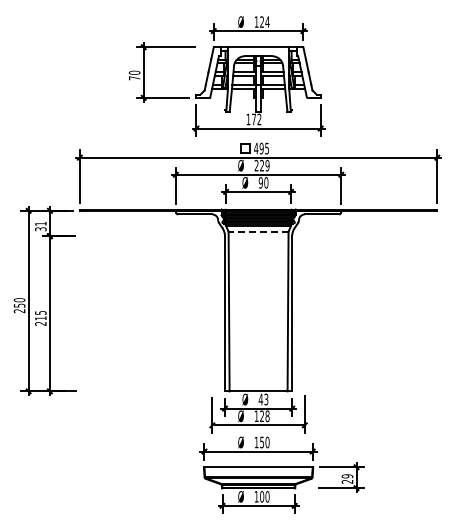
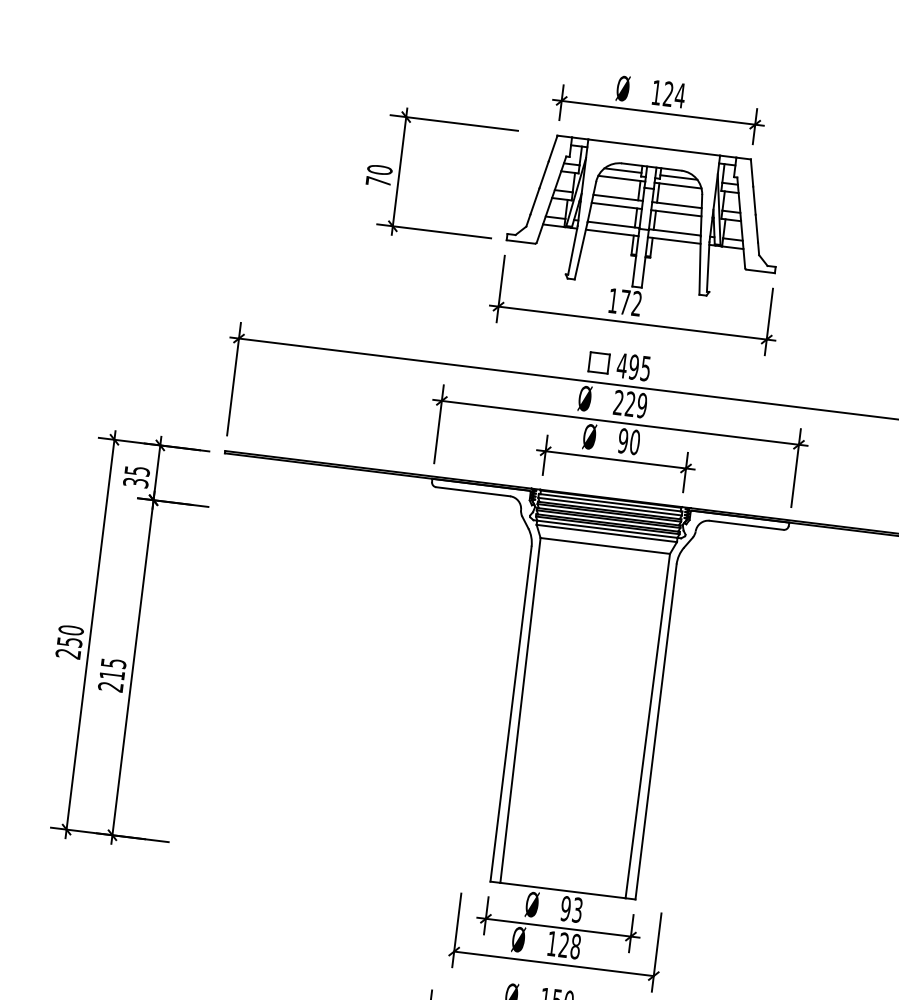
text: (40, 223) -> (136, 470), 31 -> 35
line: (258, 231) -> (605, 545), dashed -> solid
text: (260, 399) -> (564, 908), 43 -> 93

